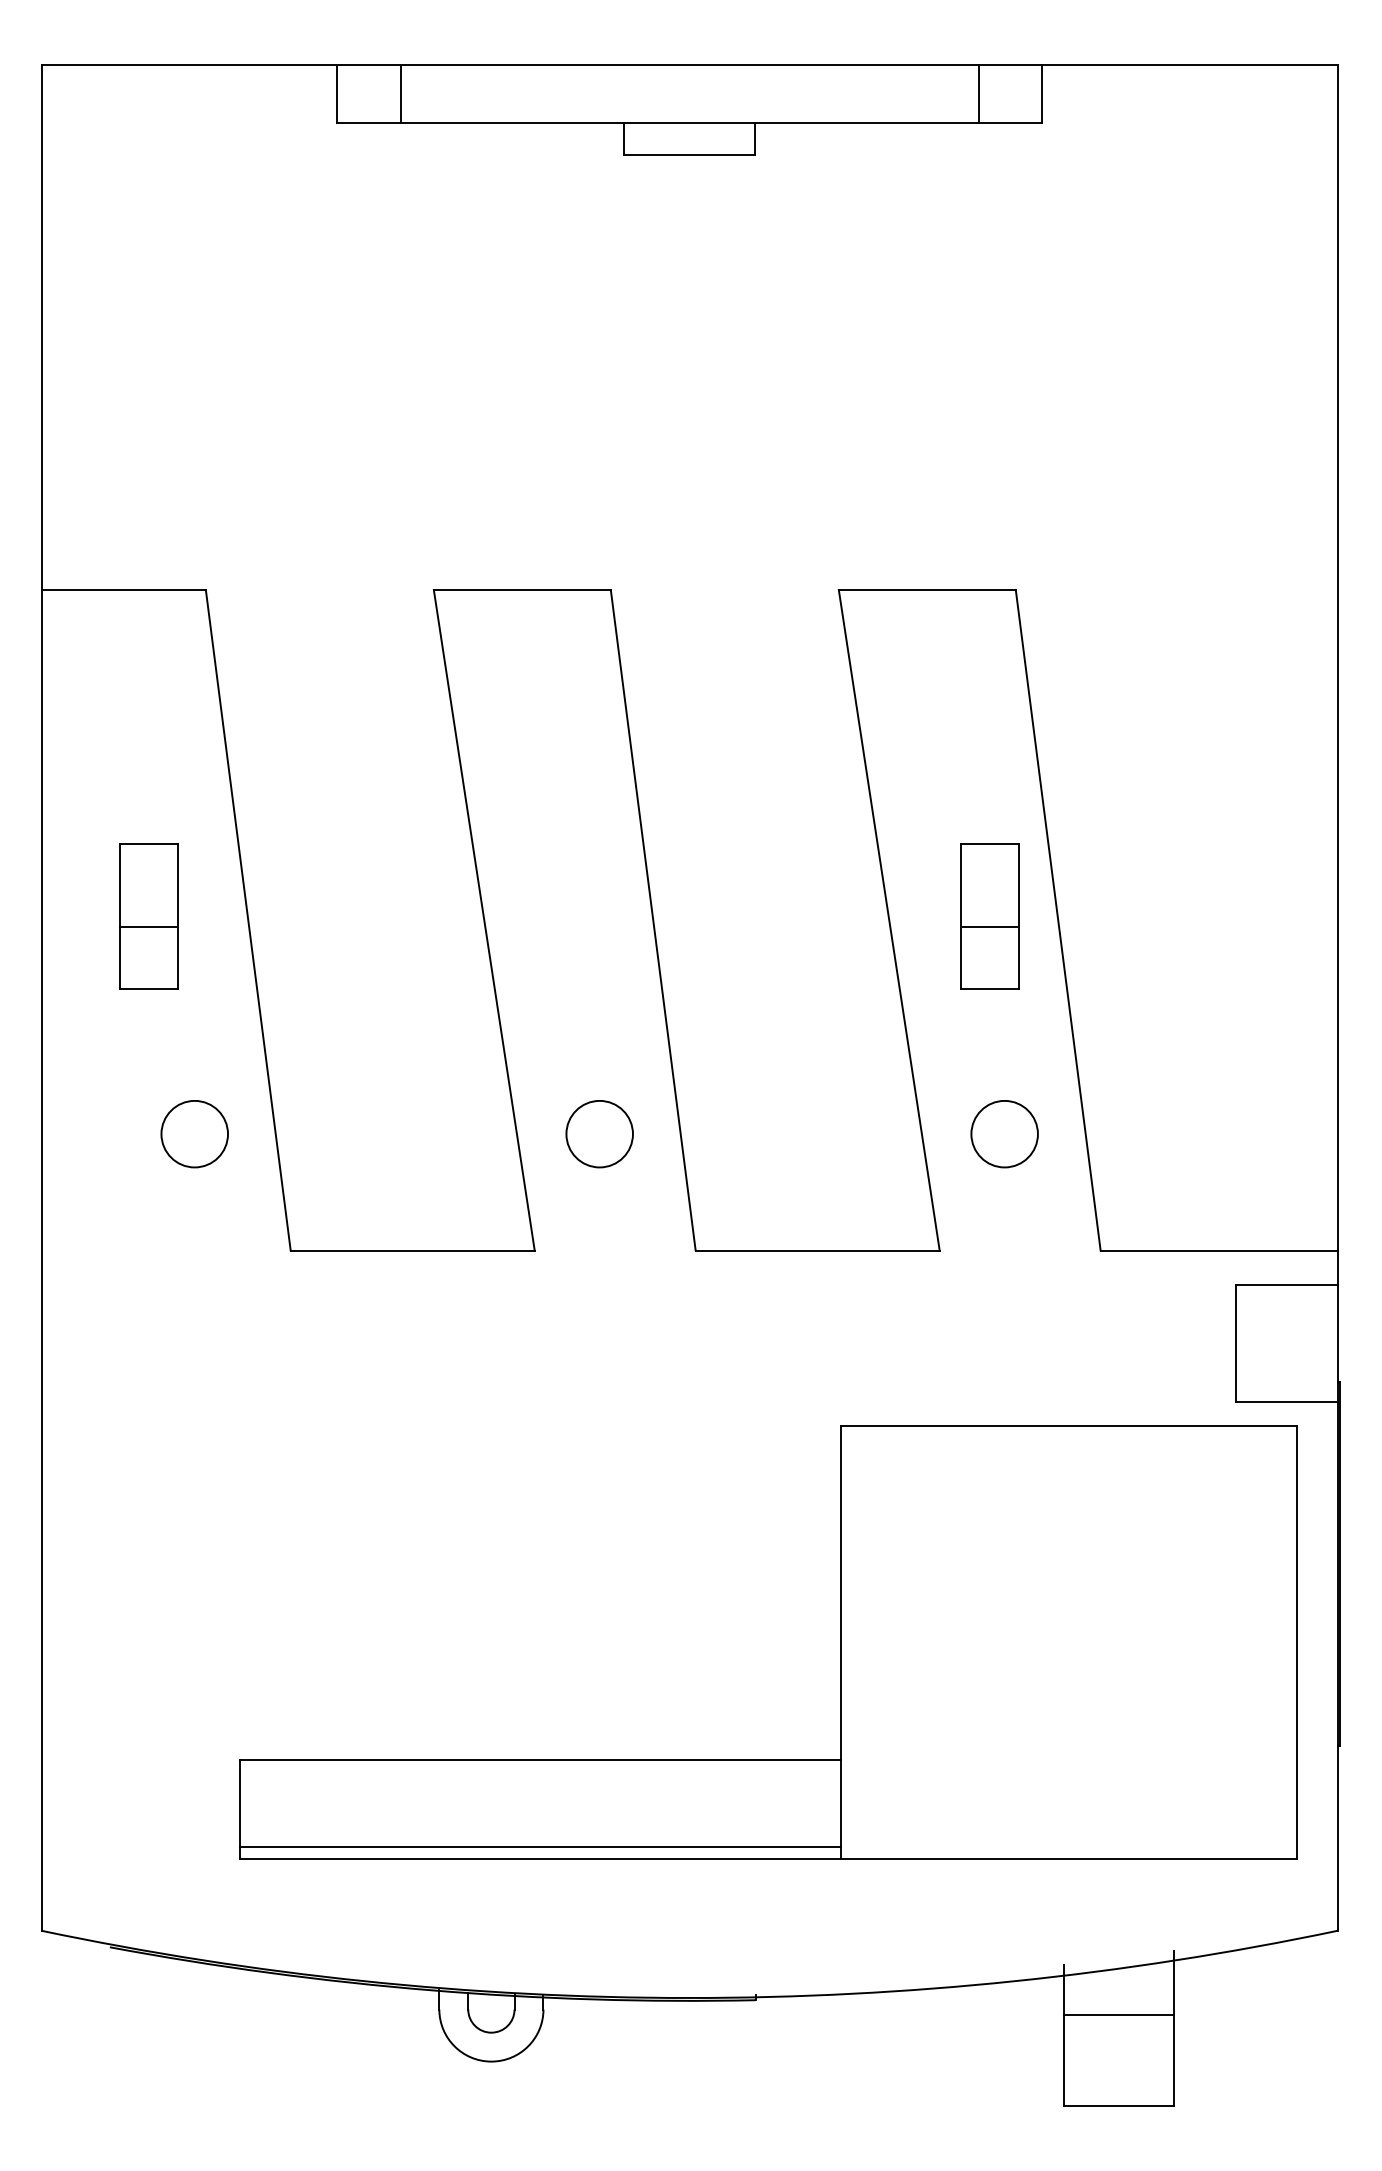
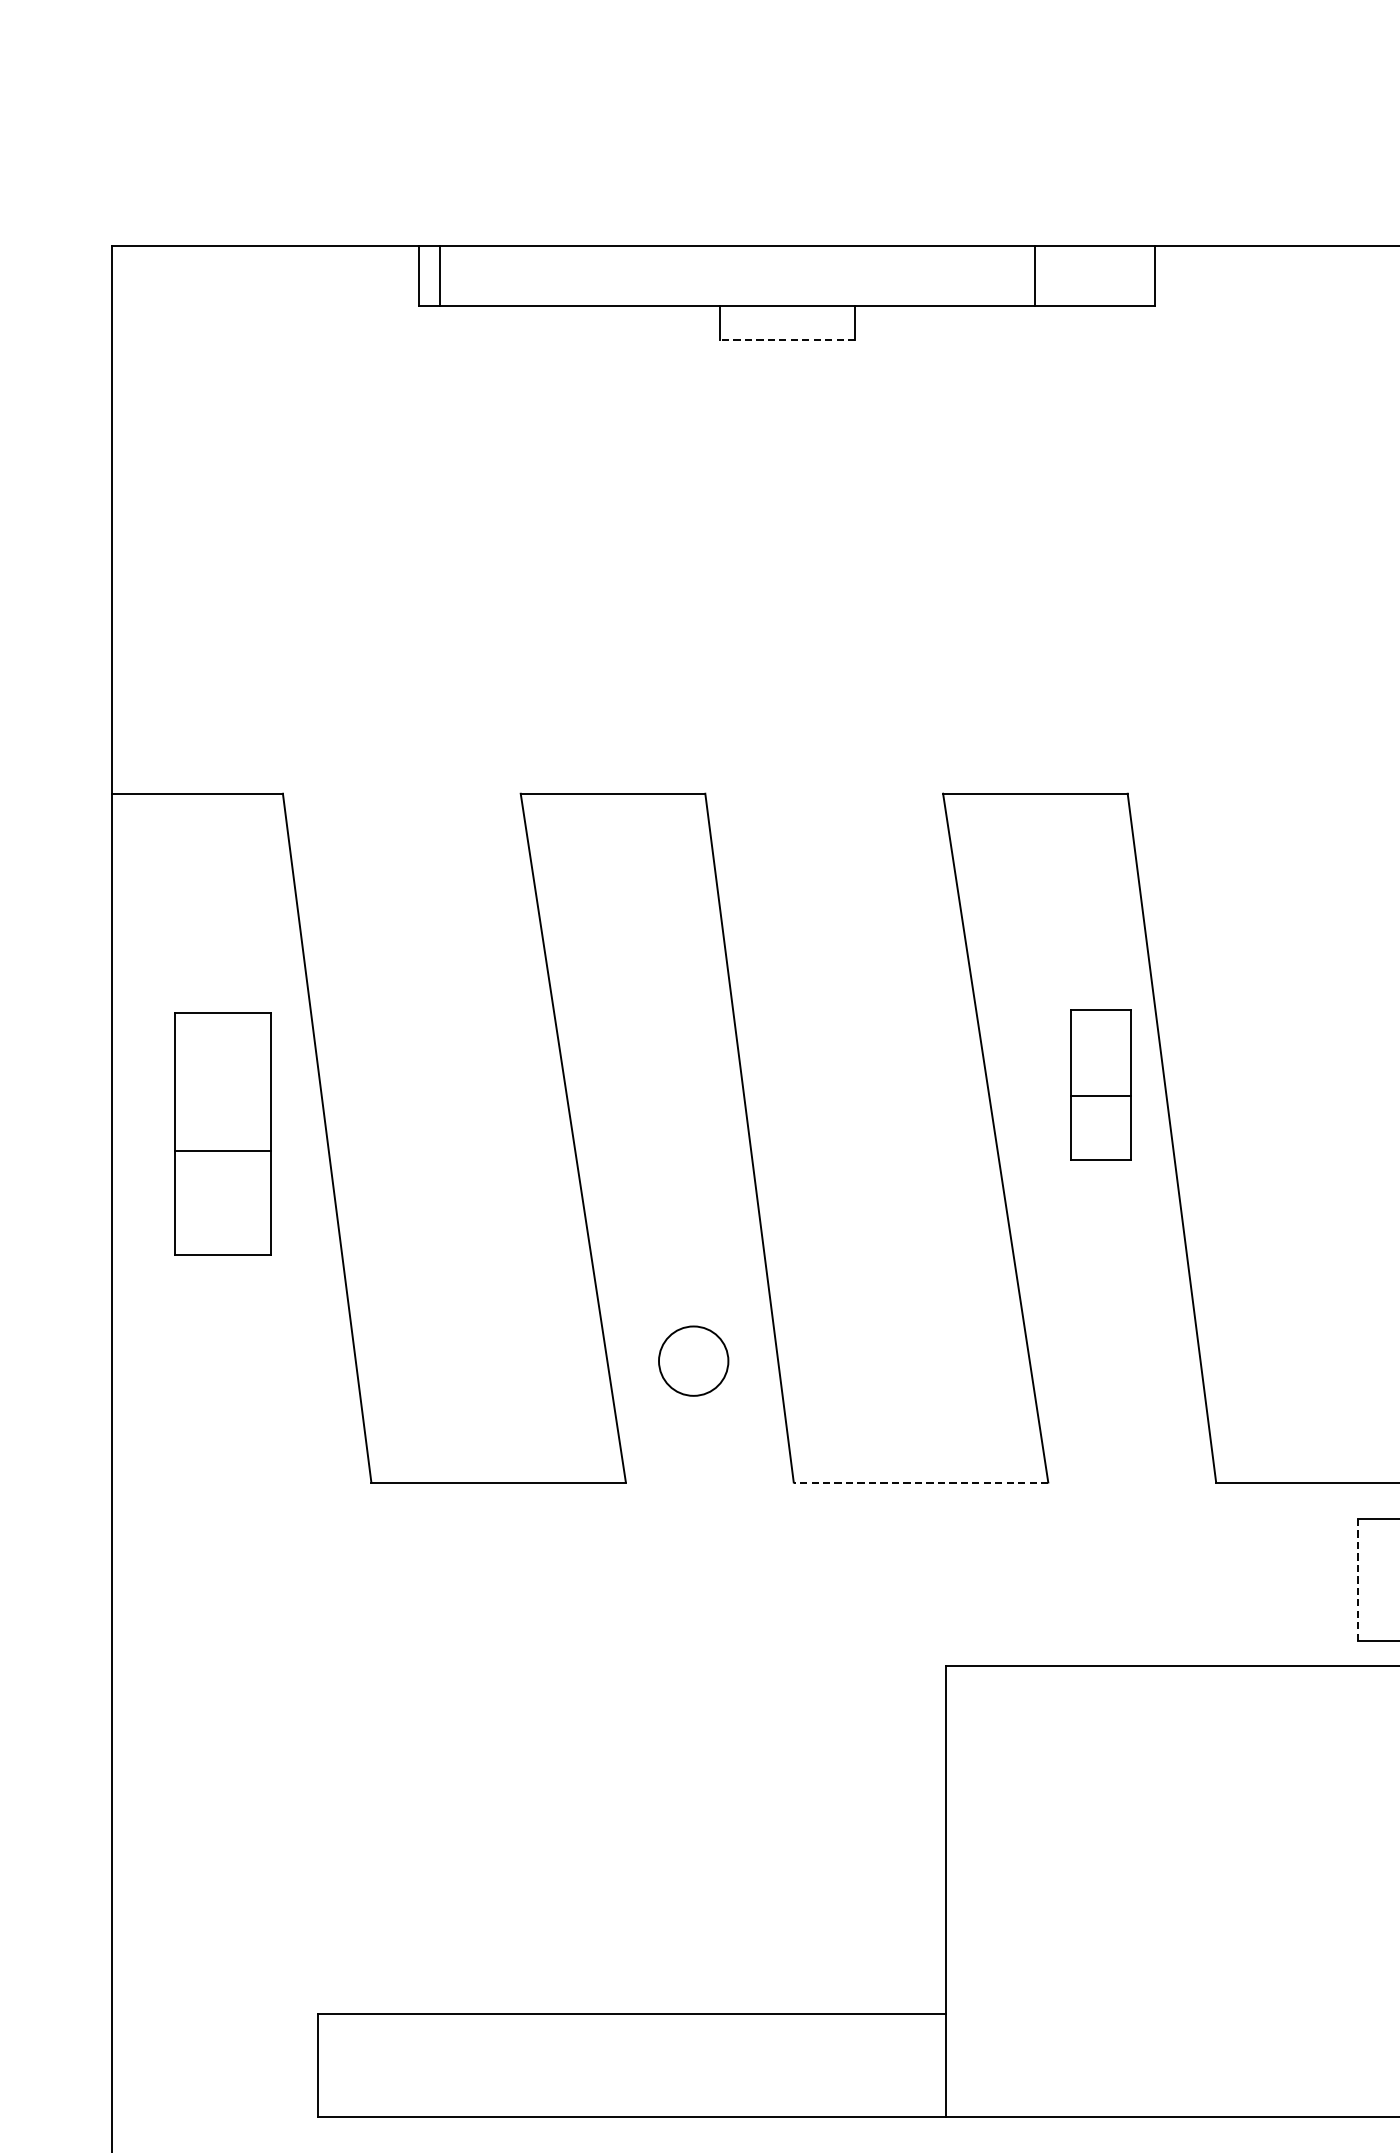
line: (400, 93) -> (440, 275), moved
line: (978, 93) -> (1034, 275), moved
line: (689, 154) -> (787, 339), solid -> dashed
part: (148, 916) -> (223, 1134), size x1.6
part: (989, 916) -> (1100, 1085), moved
circle: (194, 1134) -> (271, 1361), removed
circle: (1004, 1134) -> (1115, 1361), removed
line: (817, 1250) -> (920, 1482), solid -> dashed
line: (1236, 1343) -> (1357, 1579), solid -> dashed
line: (540, 1846) -> (631, 2104), removed

